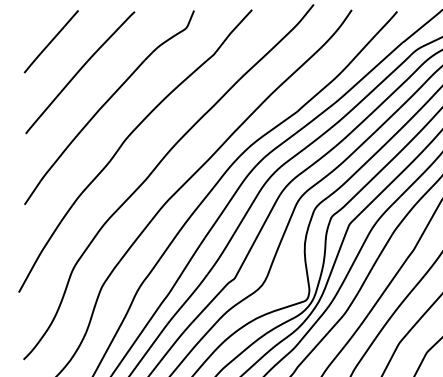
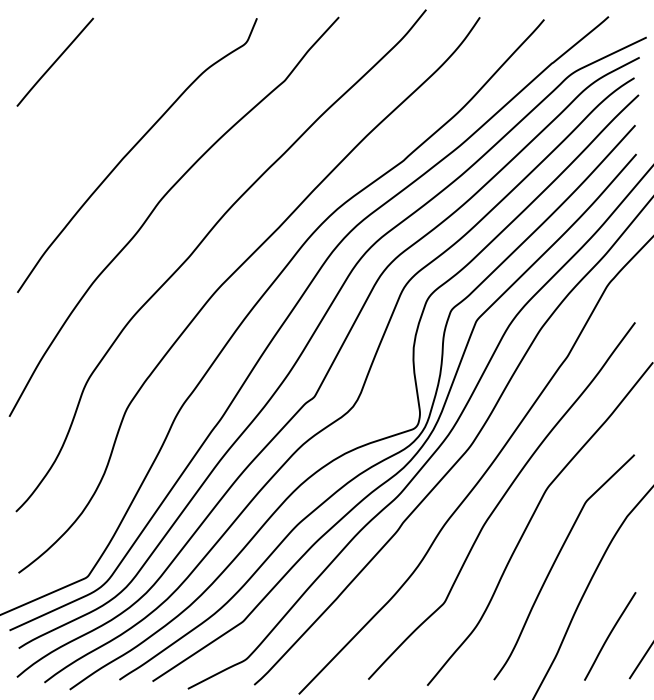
curve: (79, 72) -> (94, 105), removed

